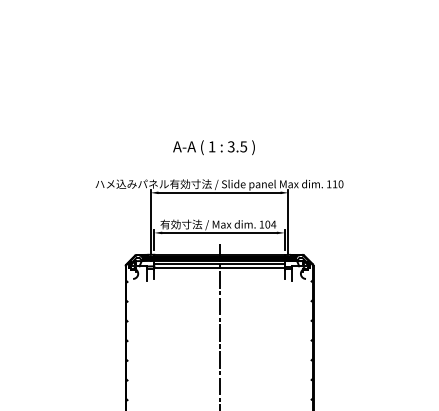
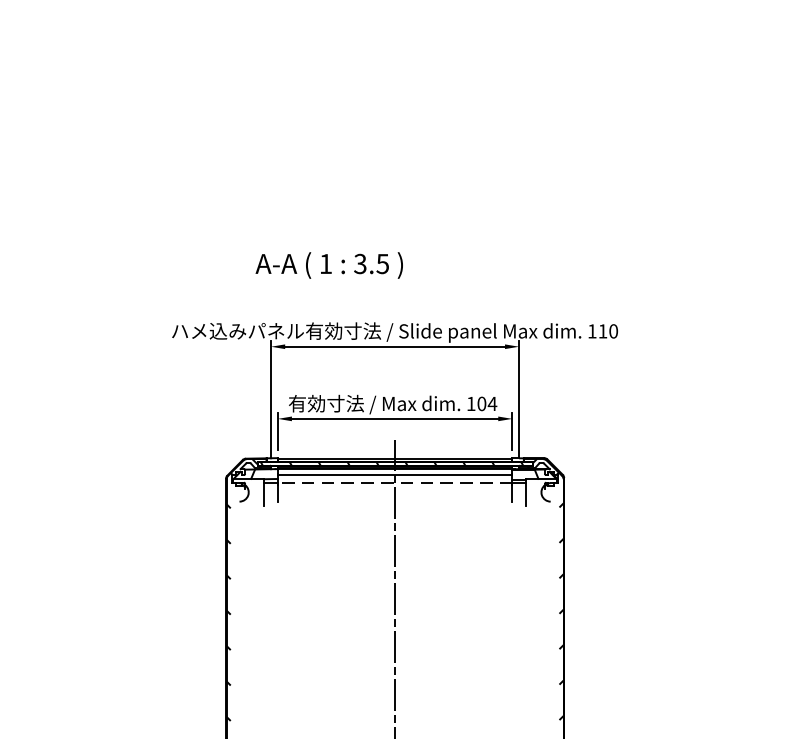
text: (213, 147) -> (328, 265), moved
line: (219, 268) -> (395, 482), solid -> dashed

